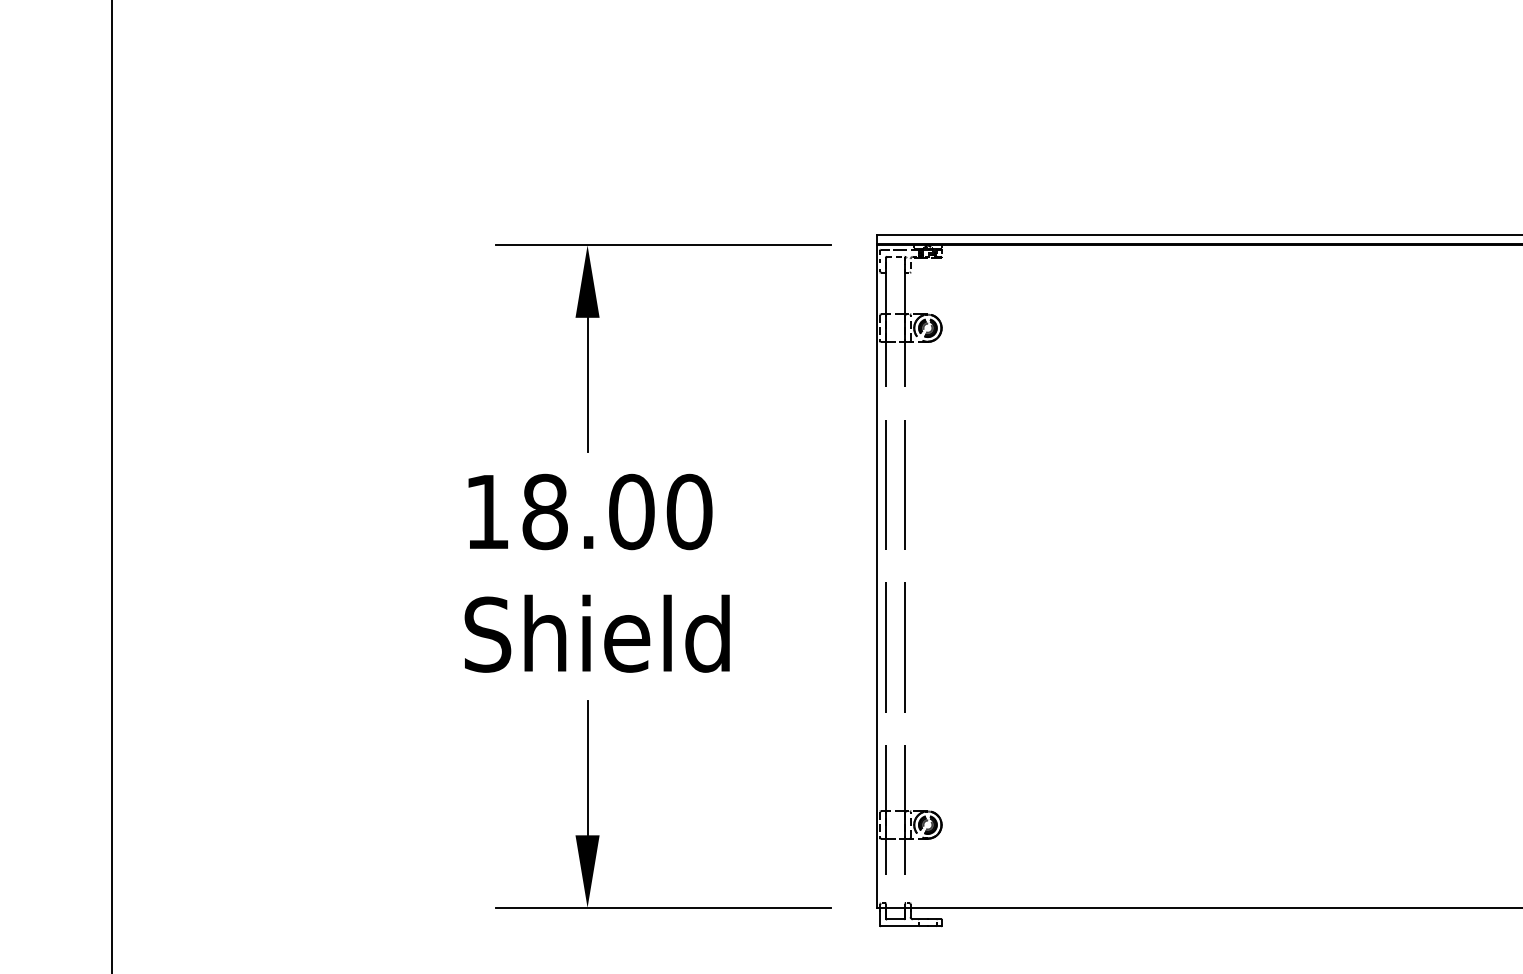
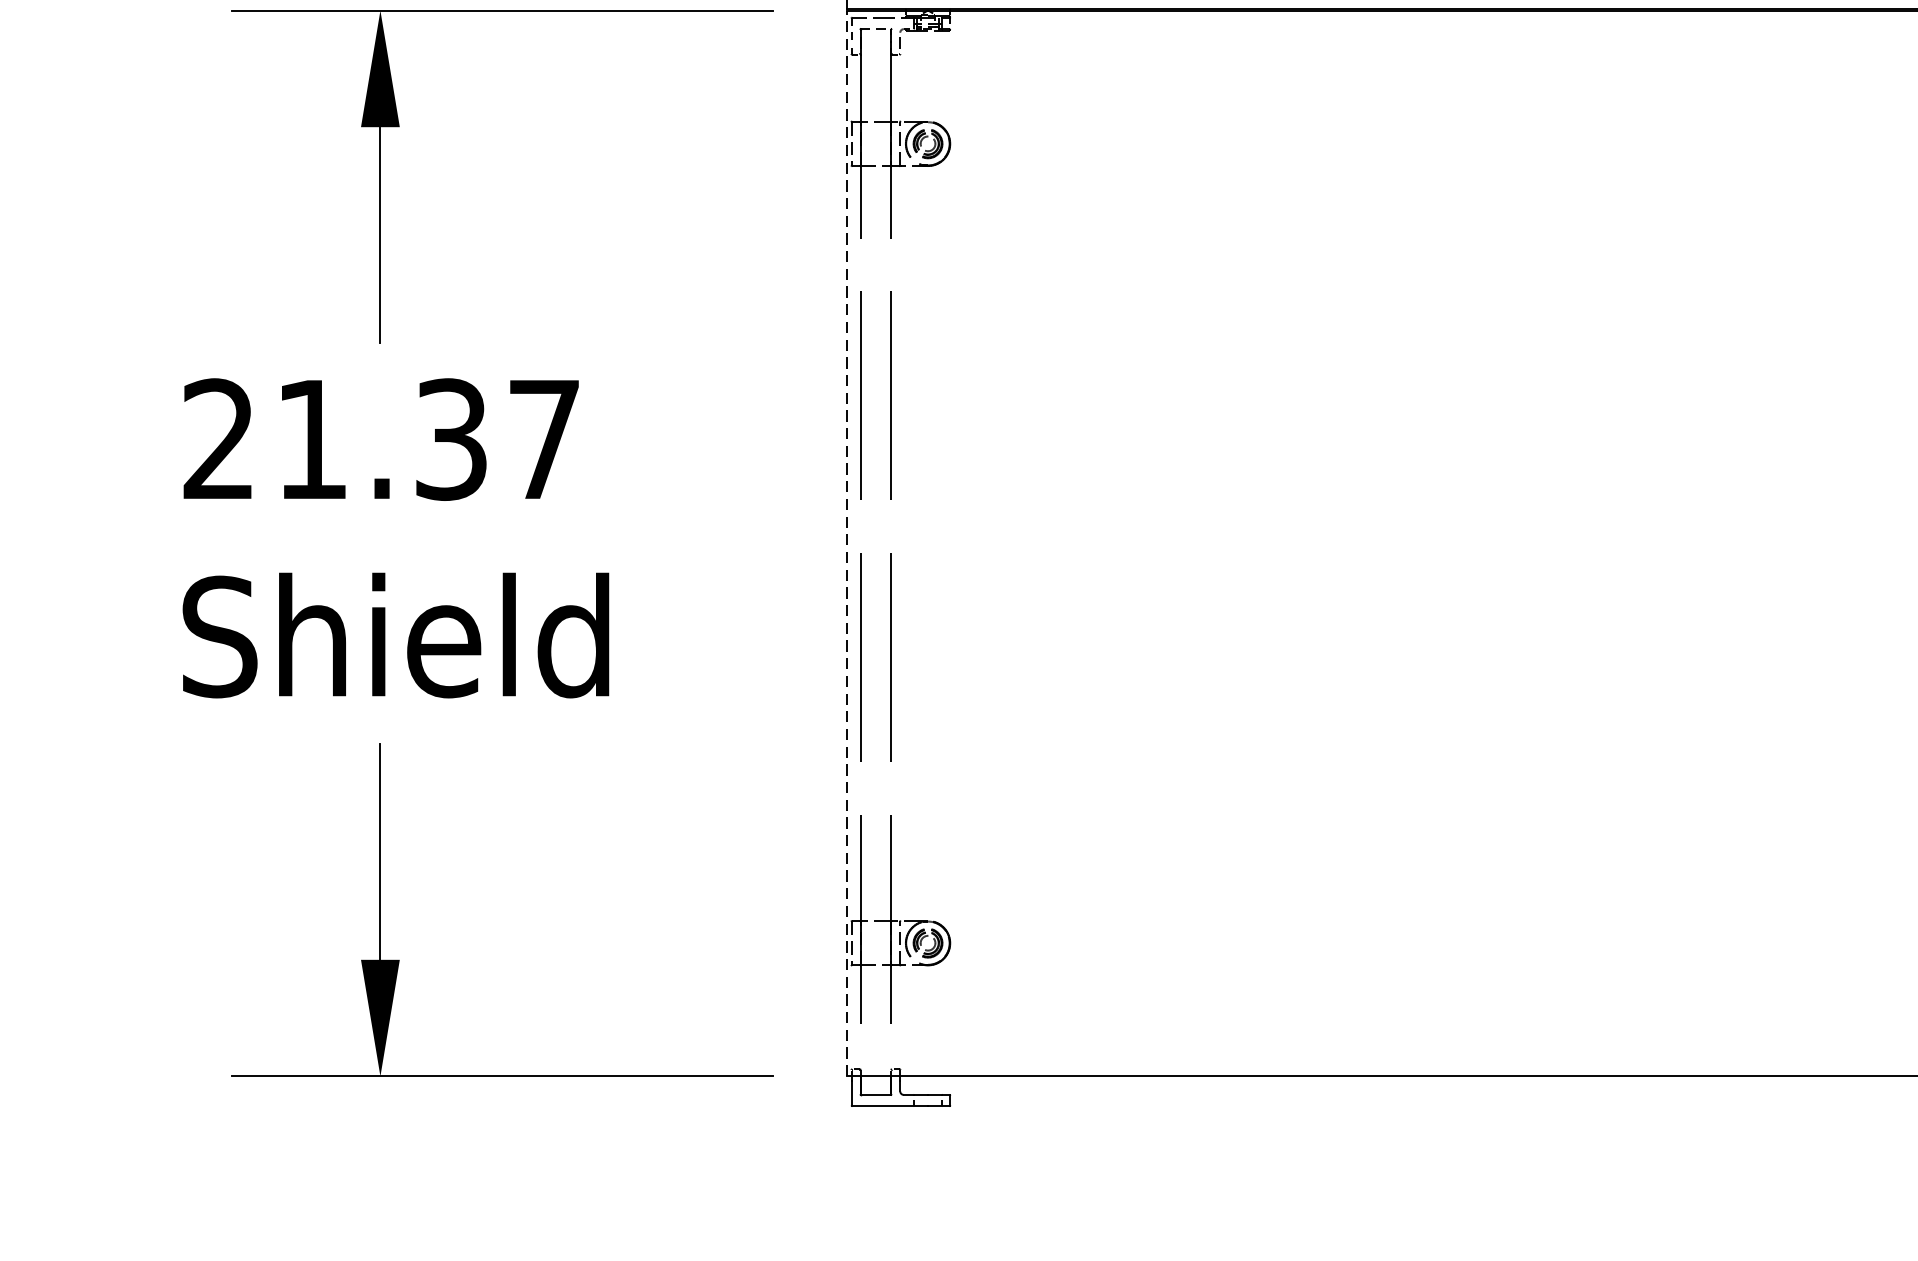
text: (588, 511) -> (381, 438), 18.00 -> 21.37
line: (877, 576) -> (846, 543), solid -> dashed

